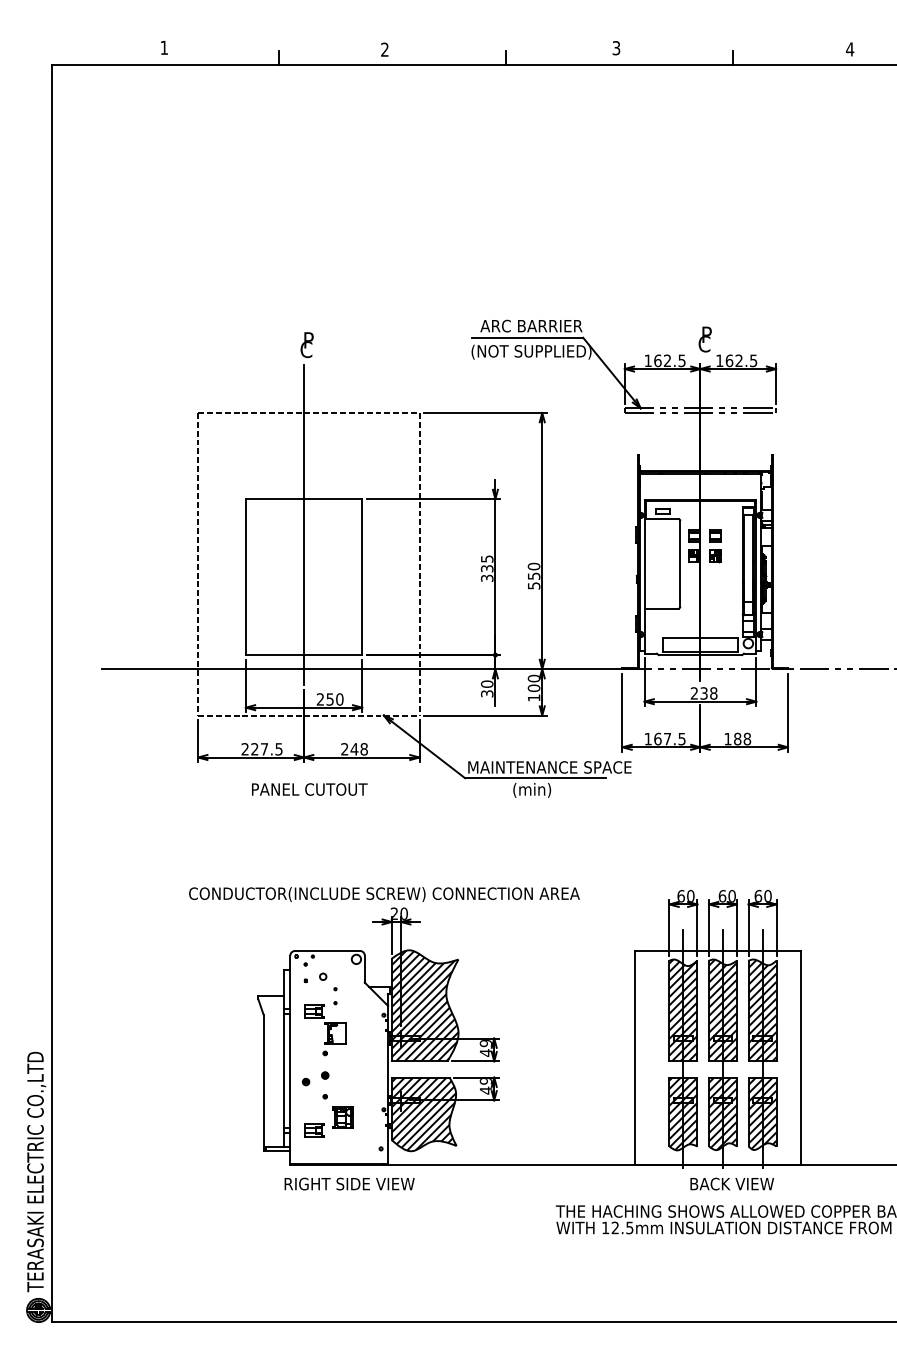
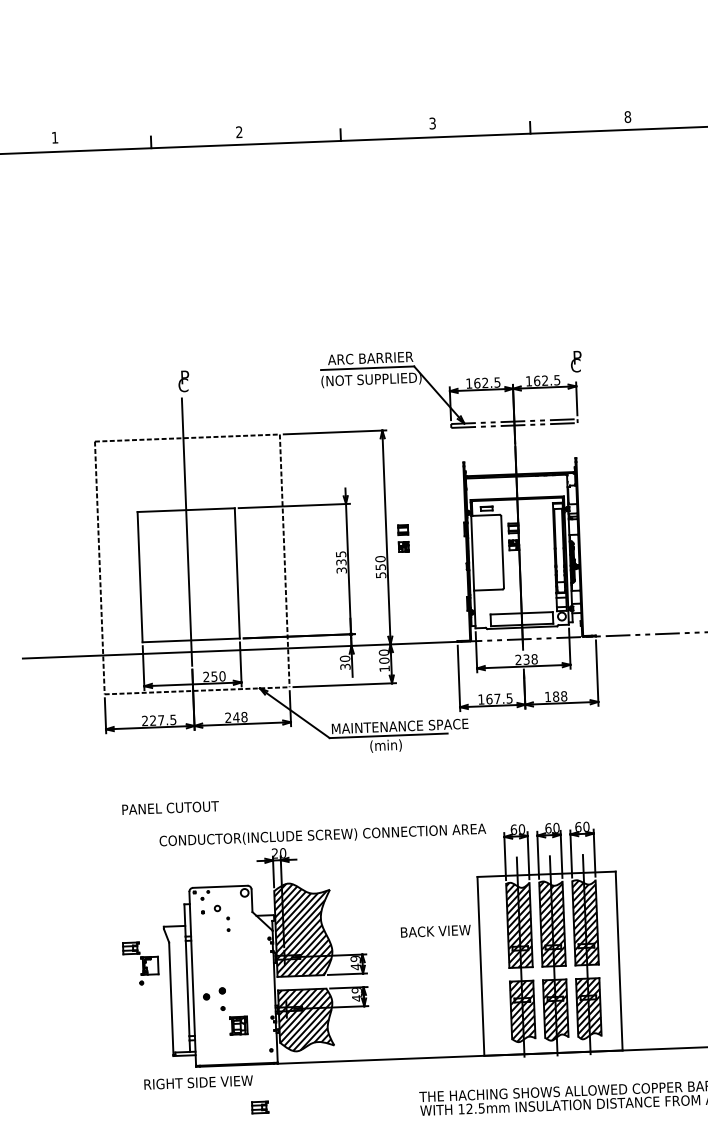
text: (850, 49) -> (628, 117), 4 -> 8
text: (704, 339) -> (575, 361), moved
part: (715, 546) -> (403, 538), moved
text: (309, 789) -> (170, 808), moved
text: (384, 894) -> (322, 835), moved
part: (325, 1030) -> (141, 963), moved
part: (314, 1130) -> (260, 1107), moved
text: (349, 1183) -> (198, 1082), moved
text: (731, 1183) -> (435, 930), moved

